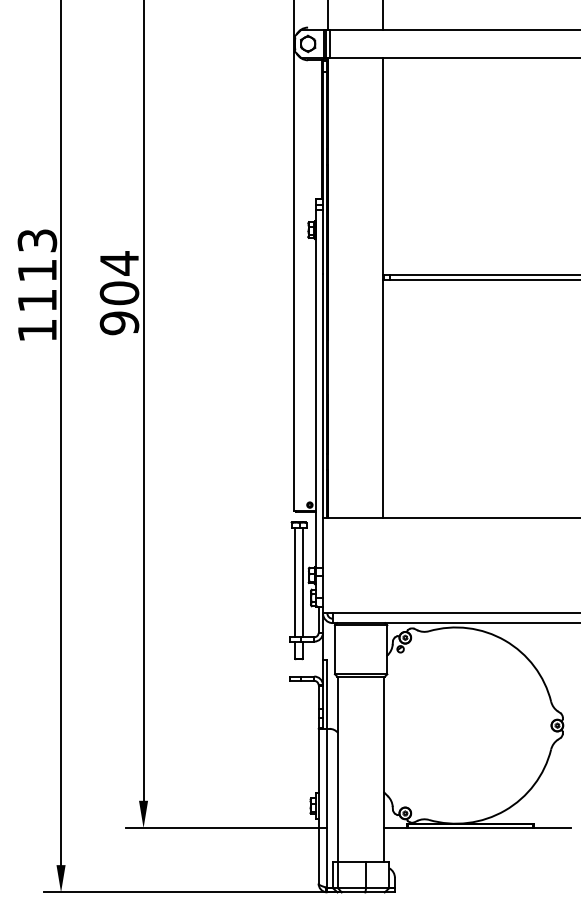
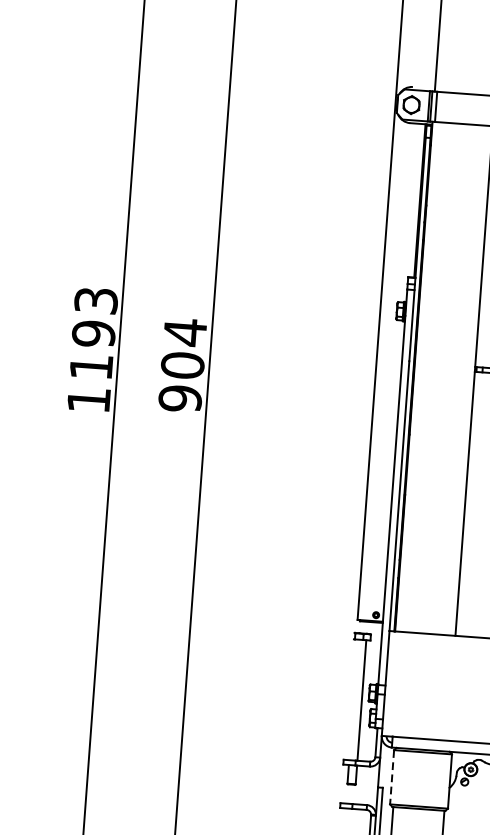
text: (37, 270) -> (93, 333), 1113 -> 1193
line: (295, 582) -> (353, 699), removed
line: (334, 649) -> (391, 776), solid -> dashed

